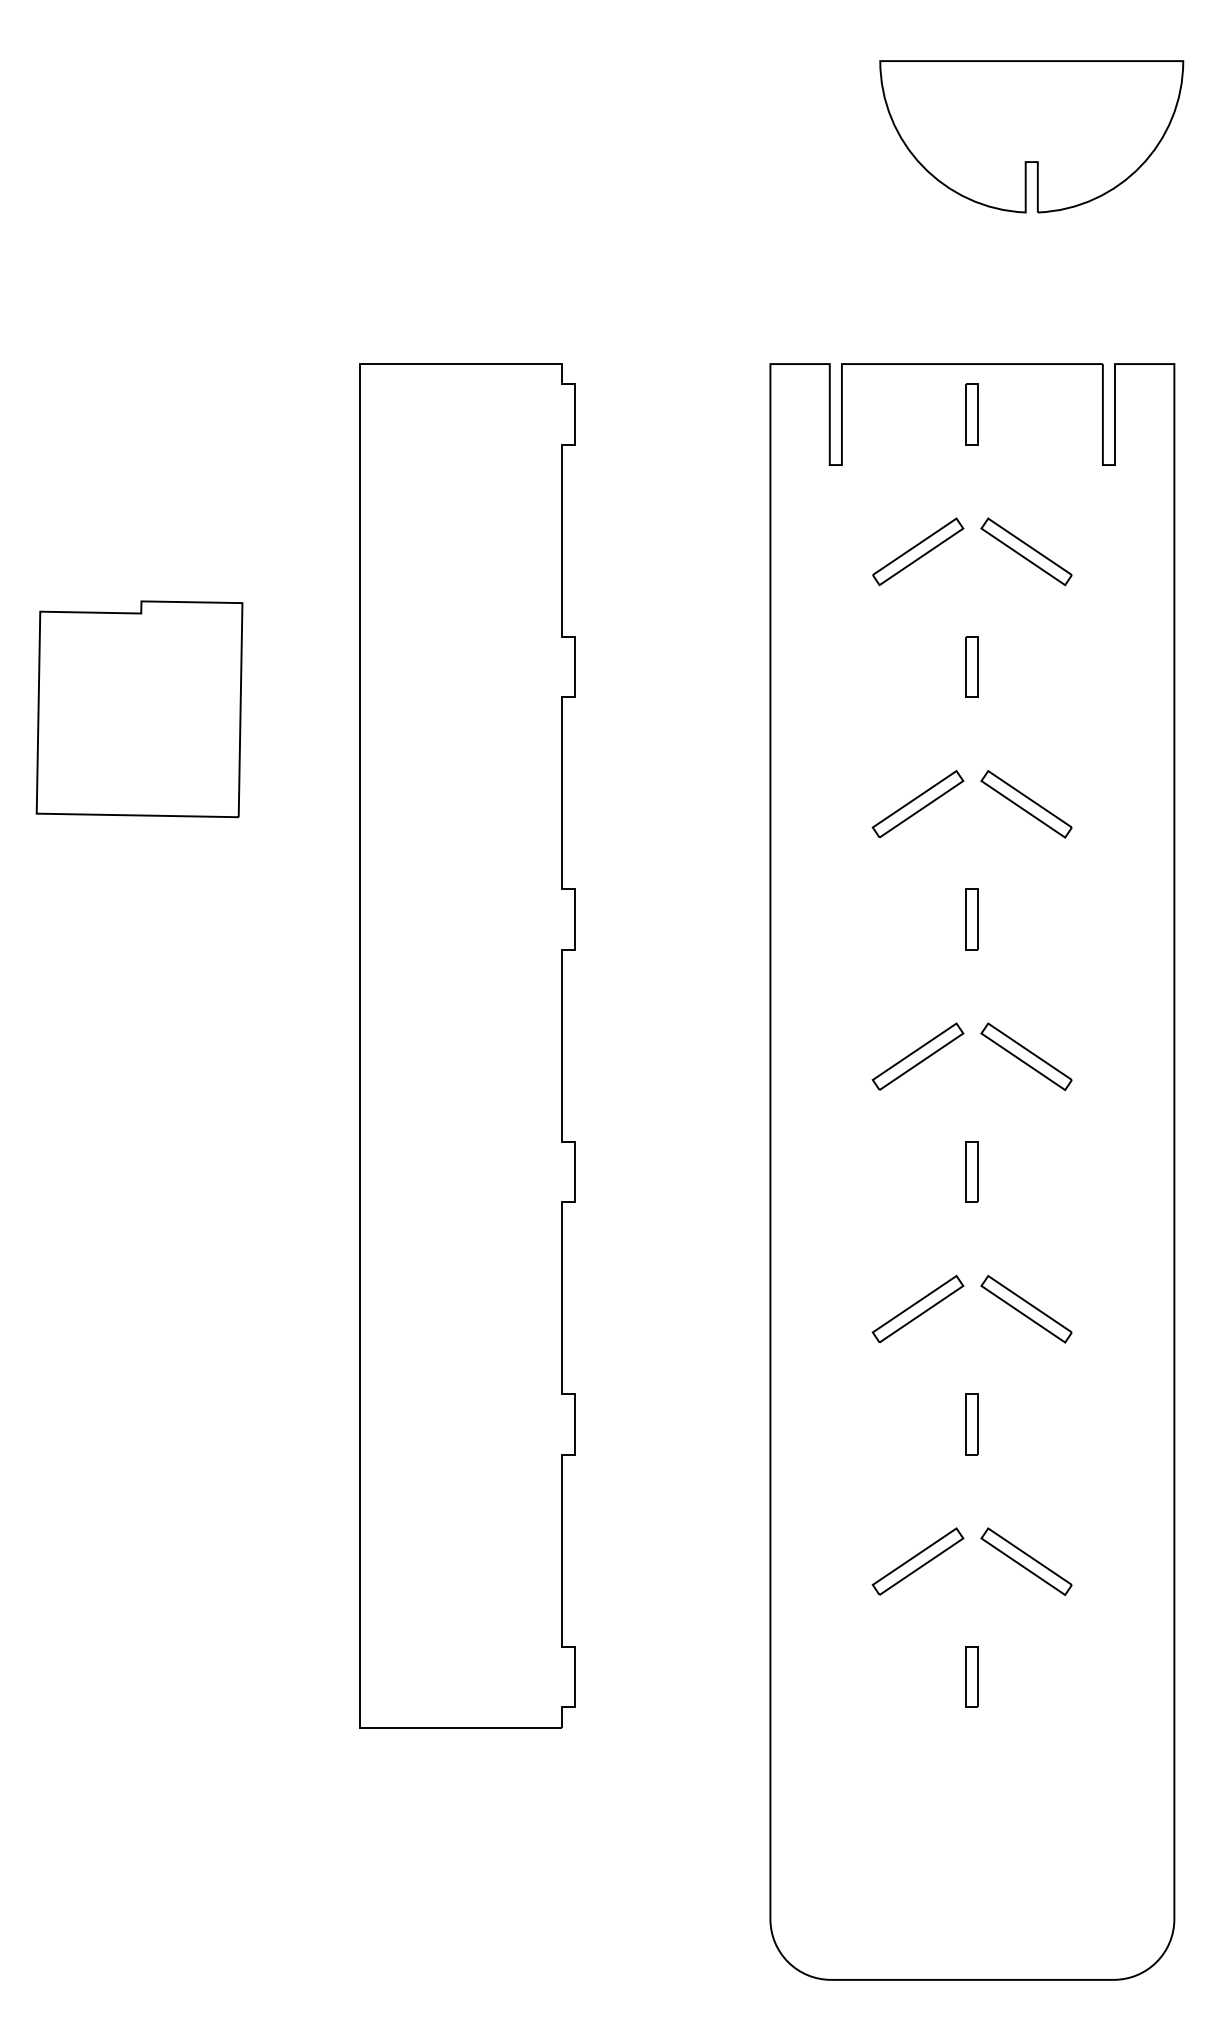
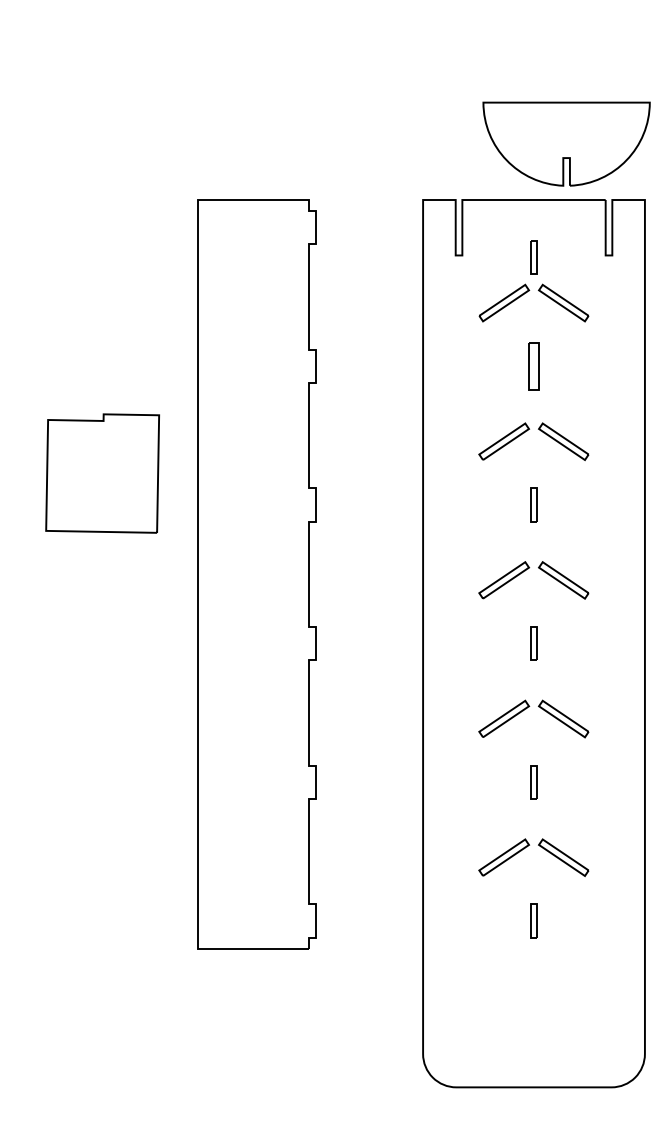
part: (1031, 135) -> (566, 143), moved
part: (971, 414) -> (533, 257), moved
part: (971, 667) -> (533, 366), size x1.4
part: (139, 709) -> (102, 473), moved

